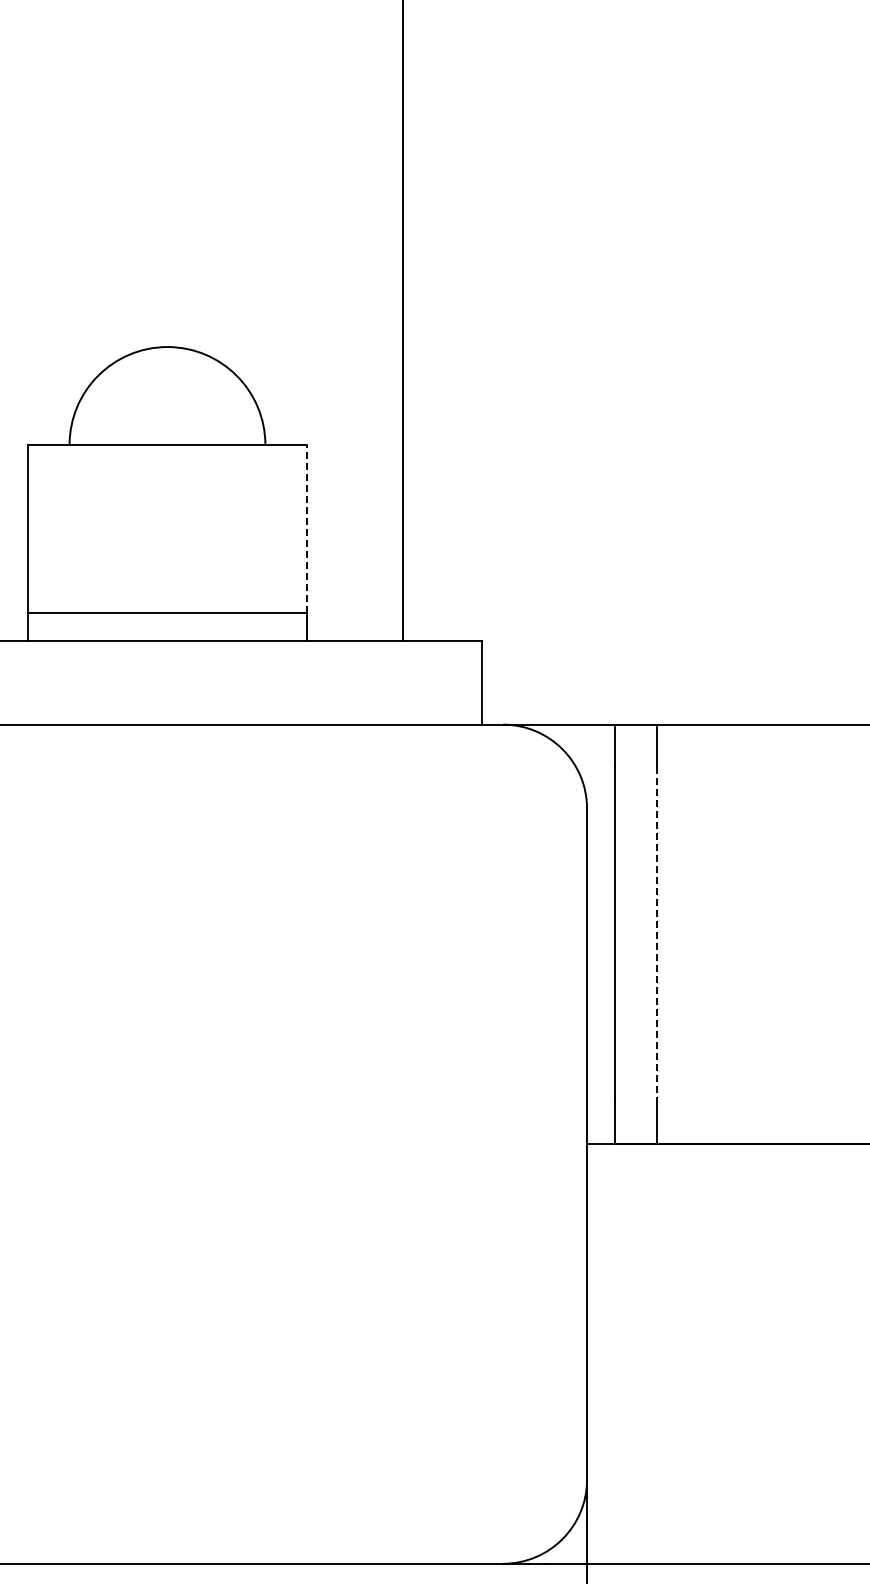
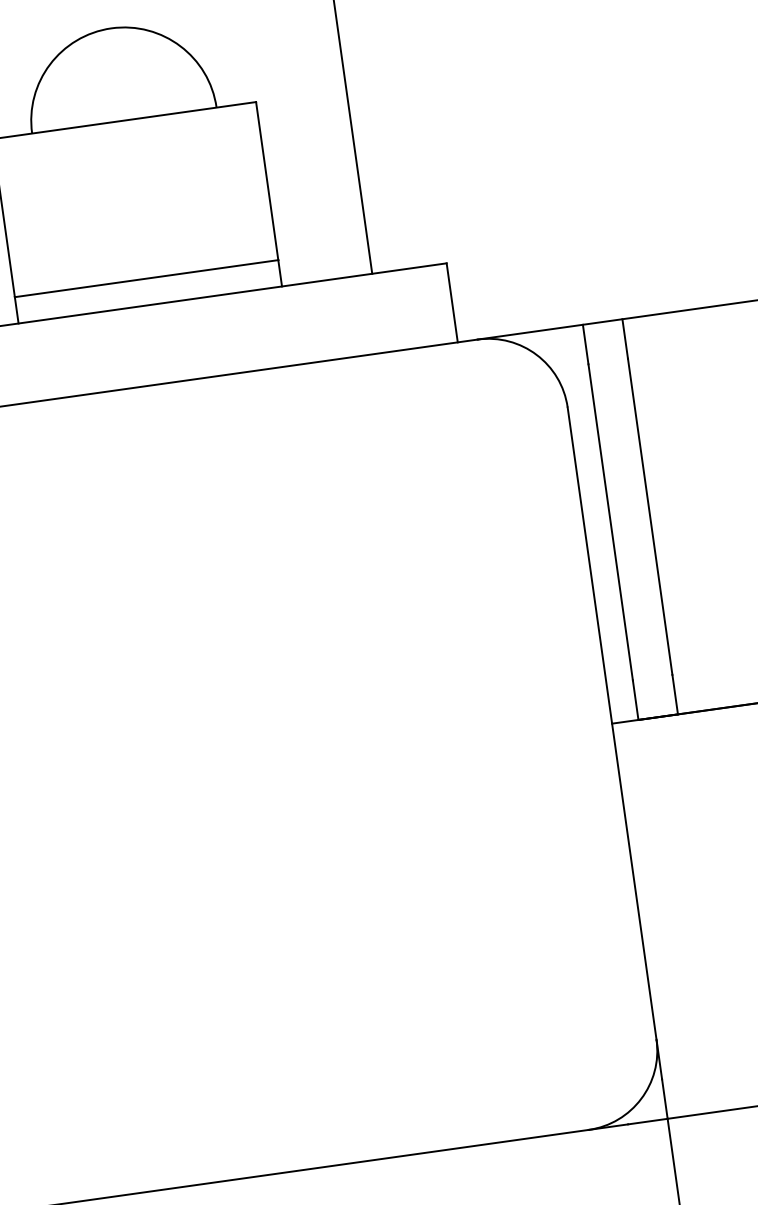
line: (307, 528) -> (267, 180), dashed -> solid
line: (656, 934) -> (649, 516), dashed -> solid

